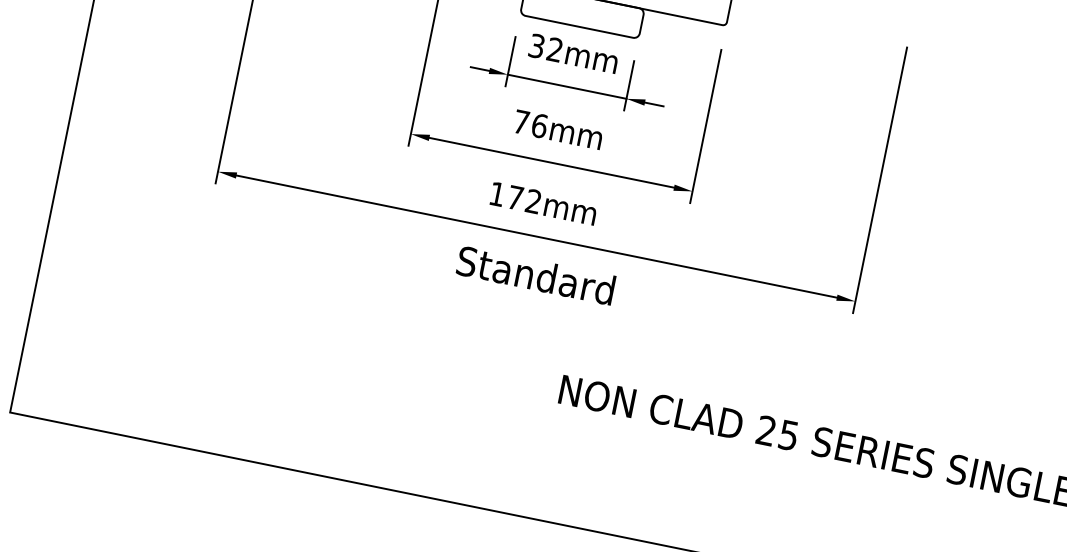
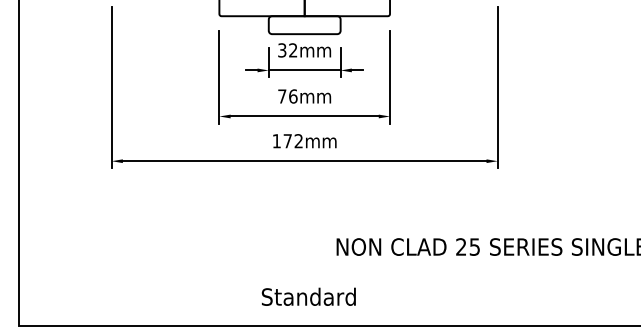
text: (535, 274) -> (308, 296), moved

